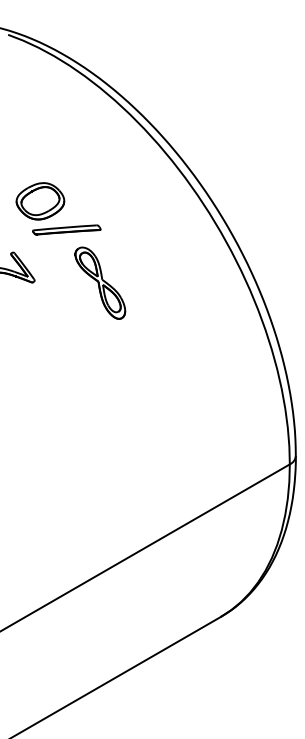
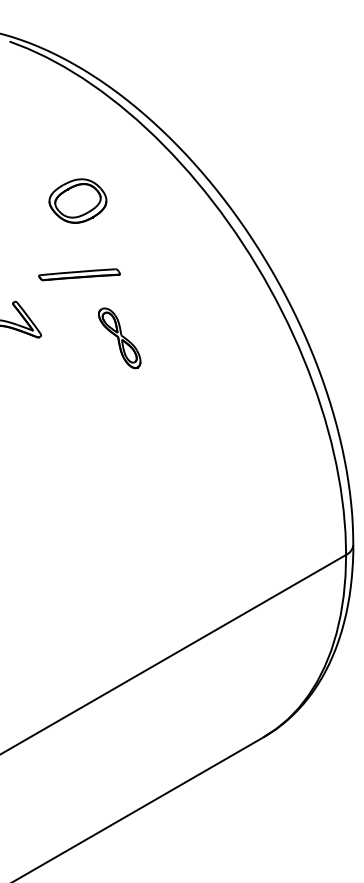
part: (40, 201) -> (78, 201), moved
part: (100, 282) -> (119, 337), size x0.7

